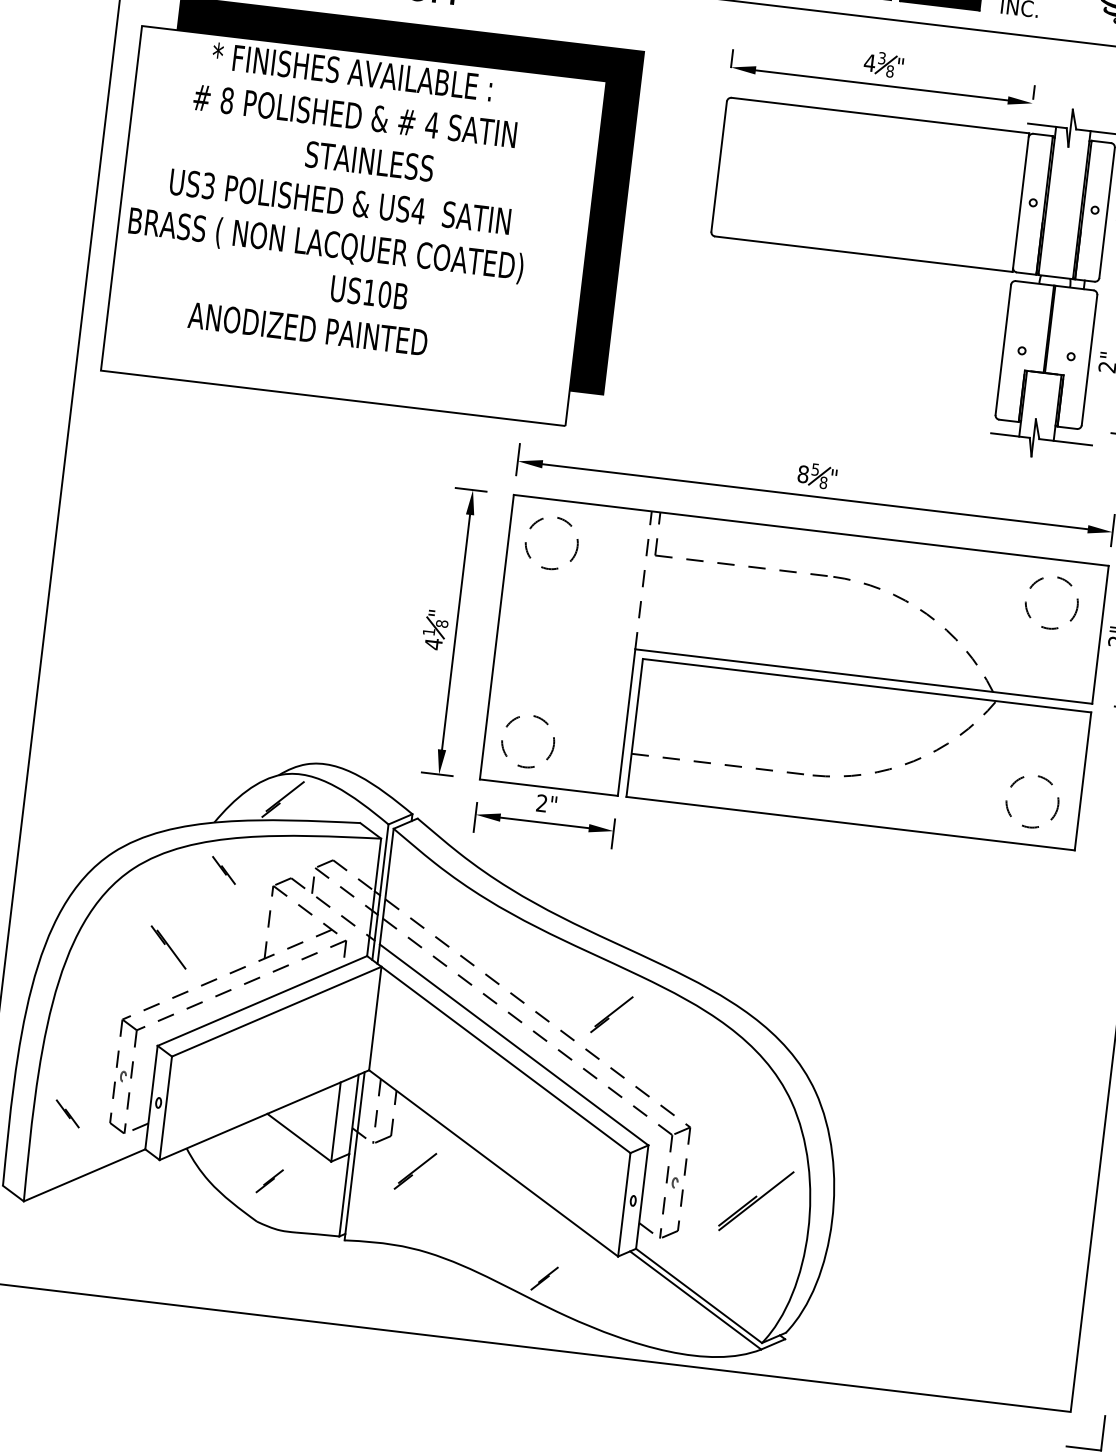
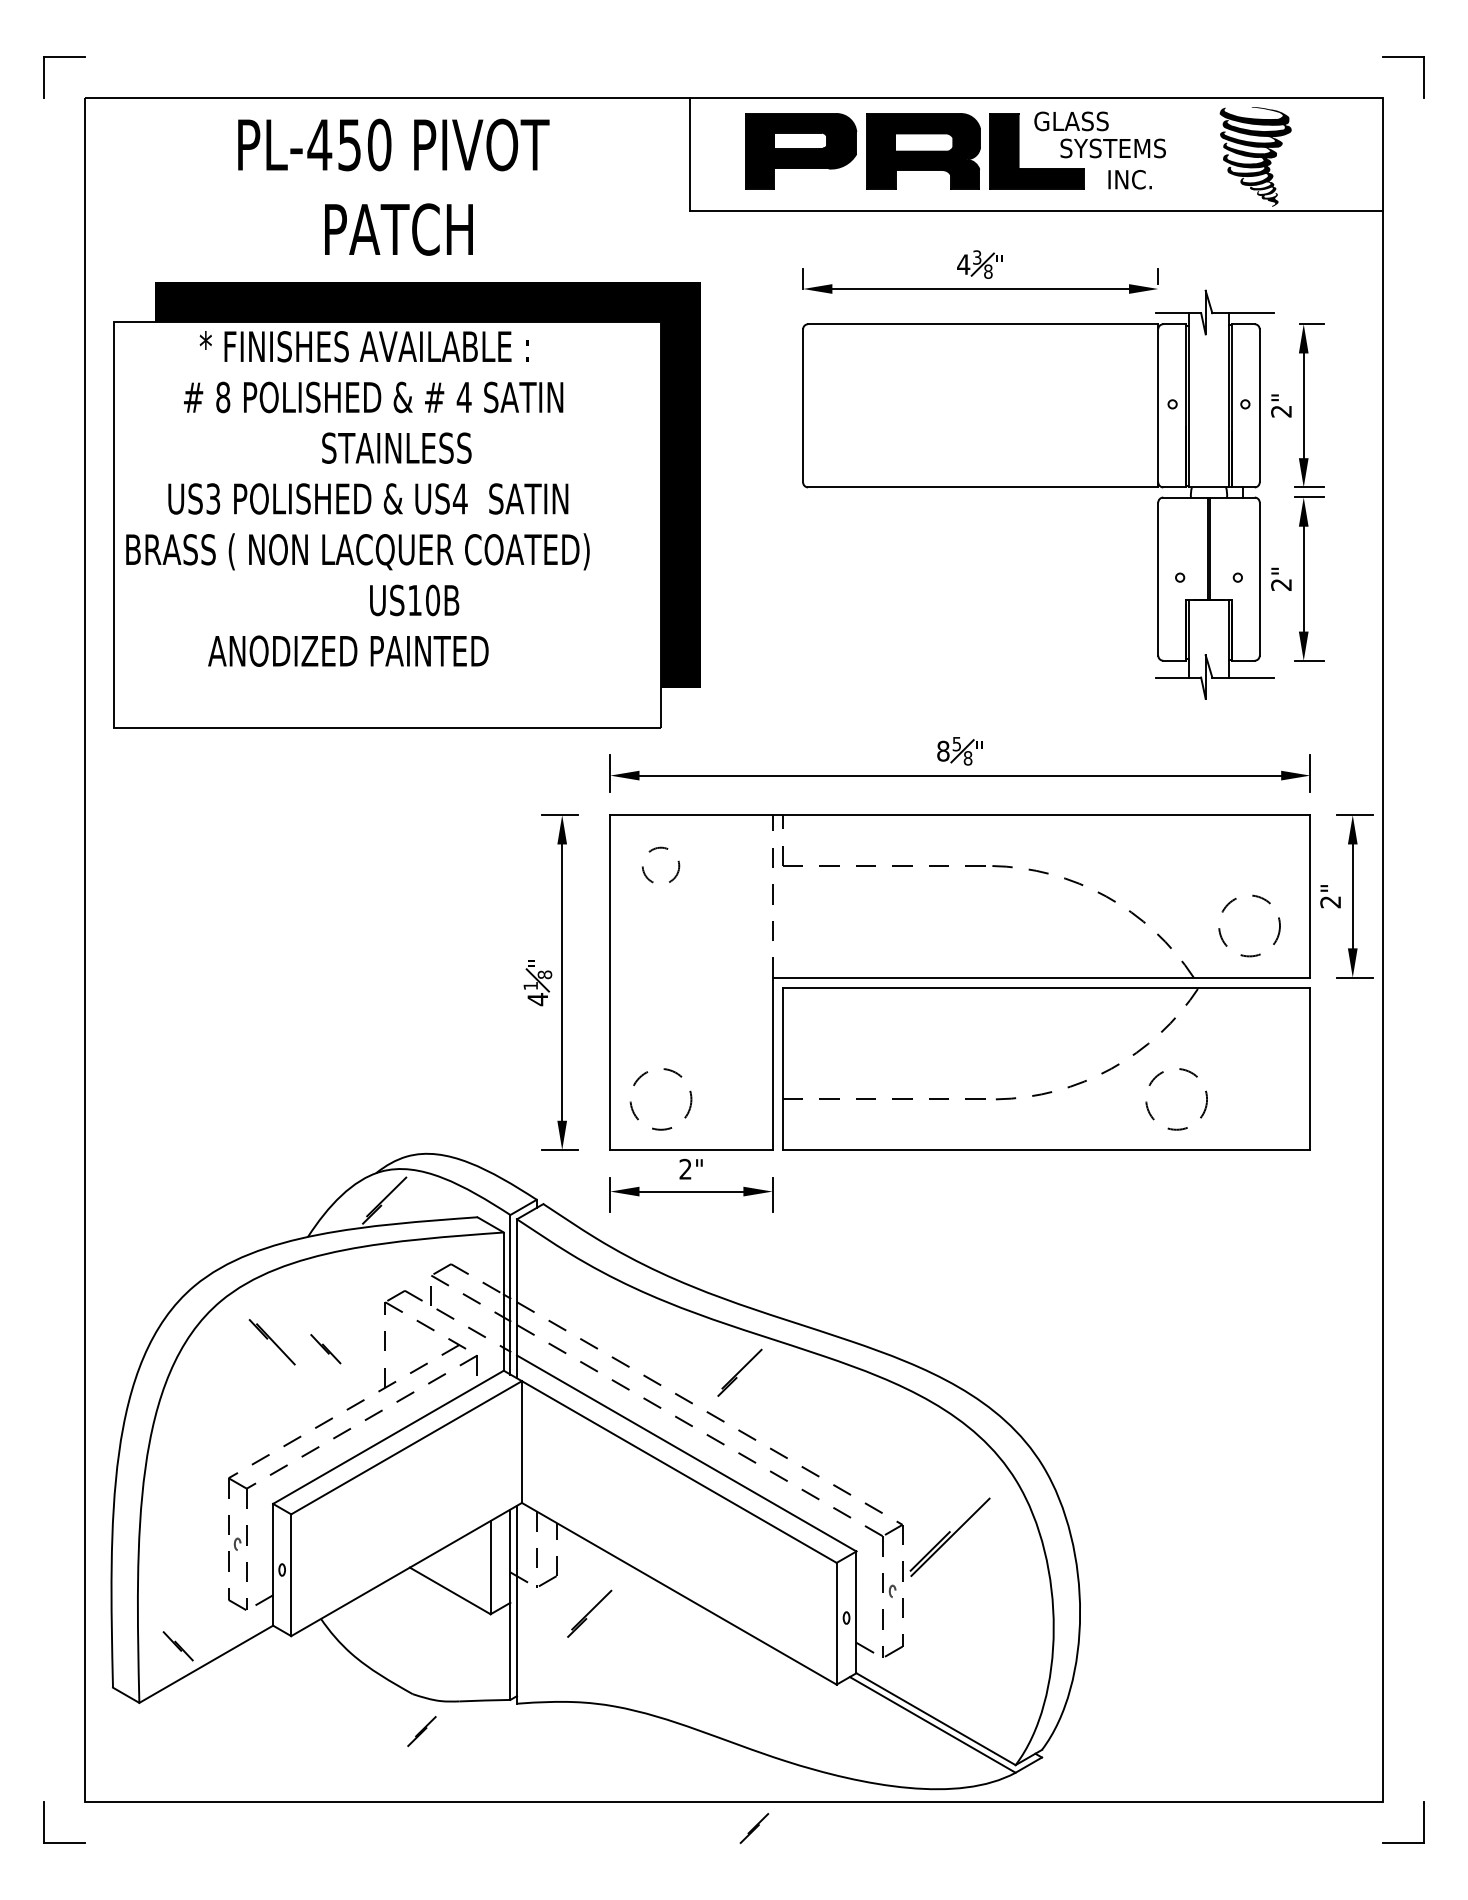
circle: (551, 542) -> (660, 865), size x0.6
circle: (1051, 602) -> (1249, 925), moved
circle: (1032, 801) -> (1176, 1099), moved
part: (223, 870) -> (325, 1349), moved
part: (167, 947) -> (271, 1342), moved
part: (611, 1014) -> (739, 1372), moved
part: (67, 1114) -> (177, 1646), moved
line: (269, 1181) -> (421, 1731), moved
part: (755, 1200) -> (949, 1536), moved
line: (544, 1278) -> (754, 1828), moved

